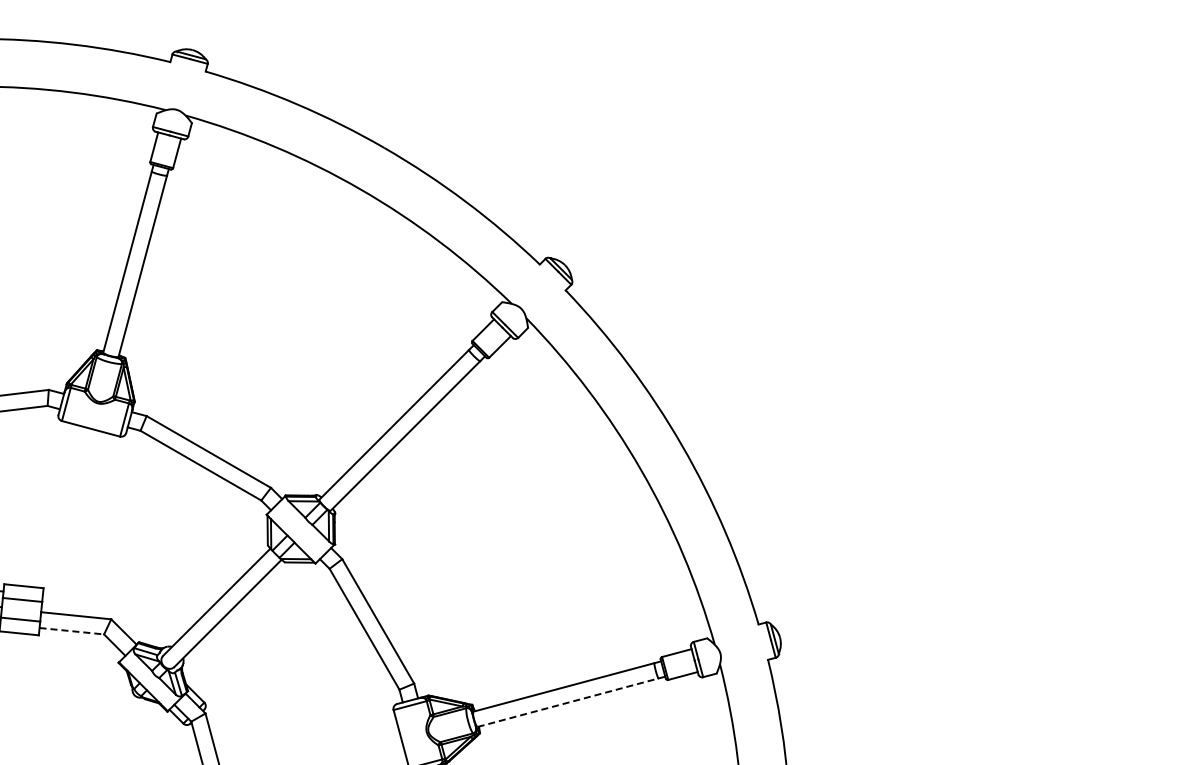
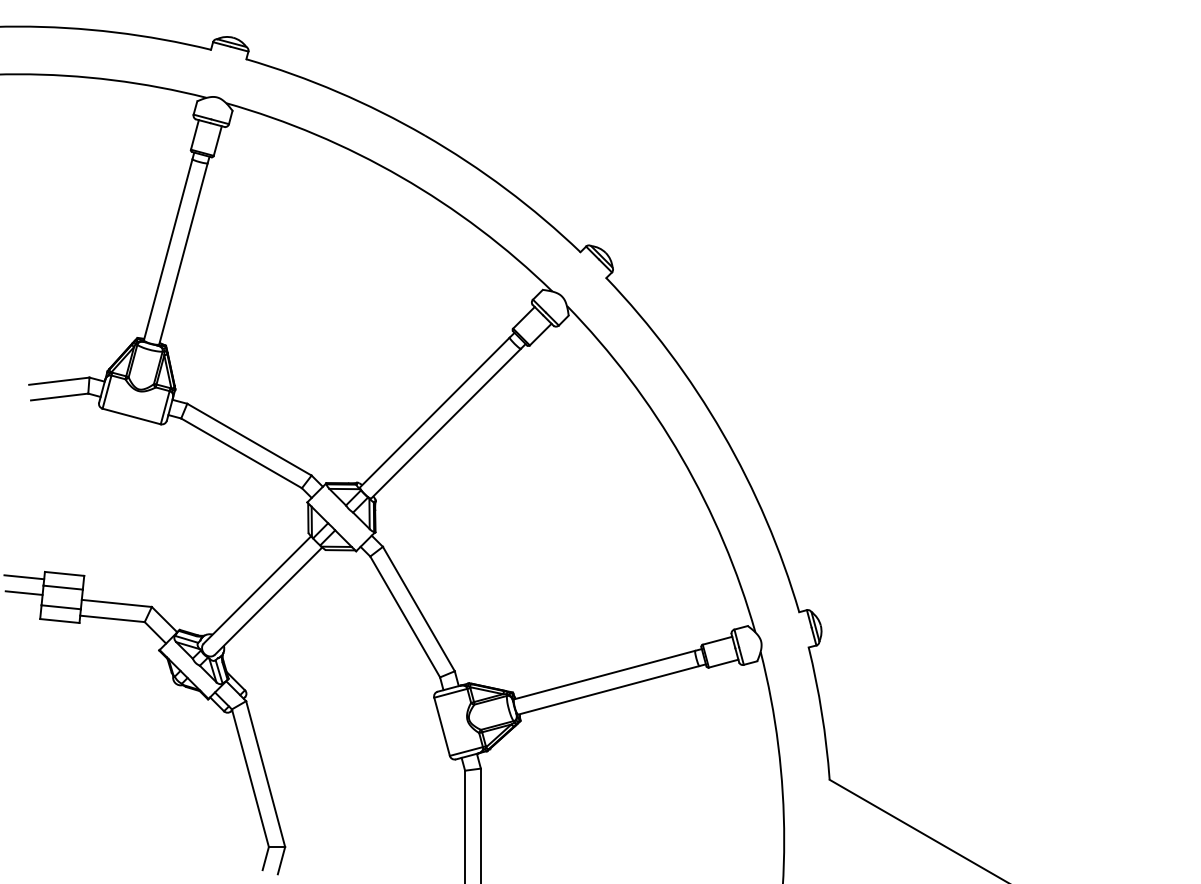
line: (71, 630) -> (112, 618), dashed -> solid
line: (567, 702) -> (608, 690), dashed -> solid

